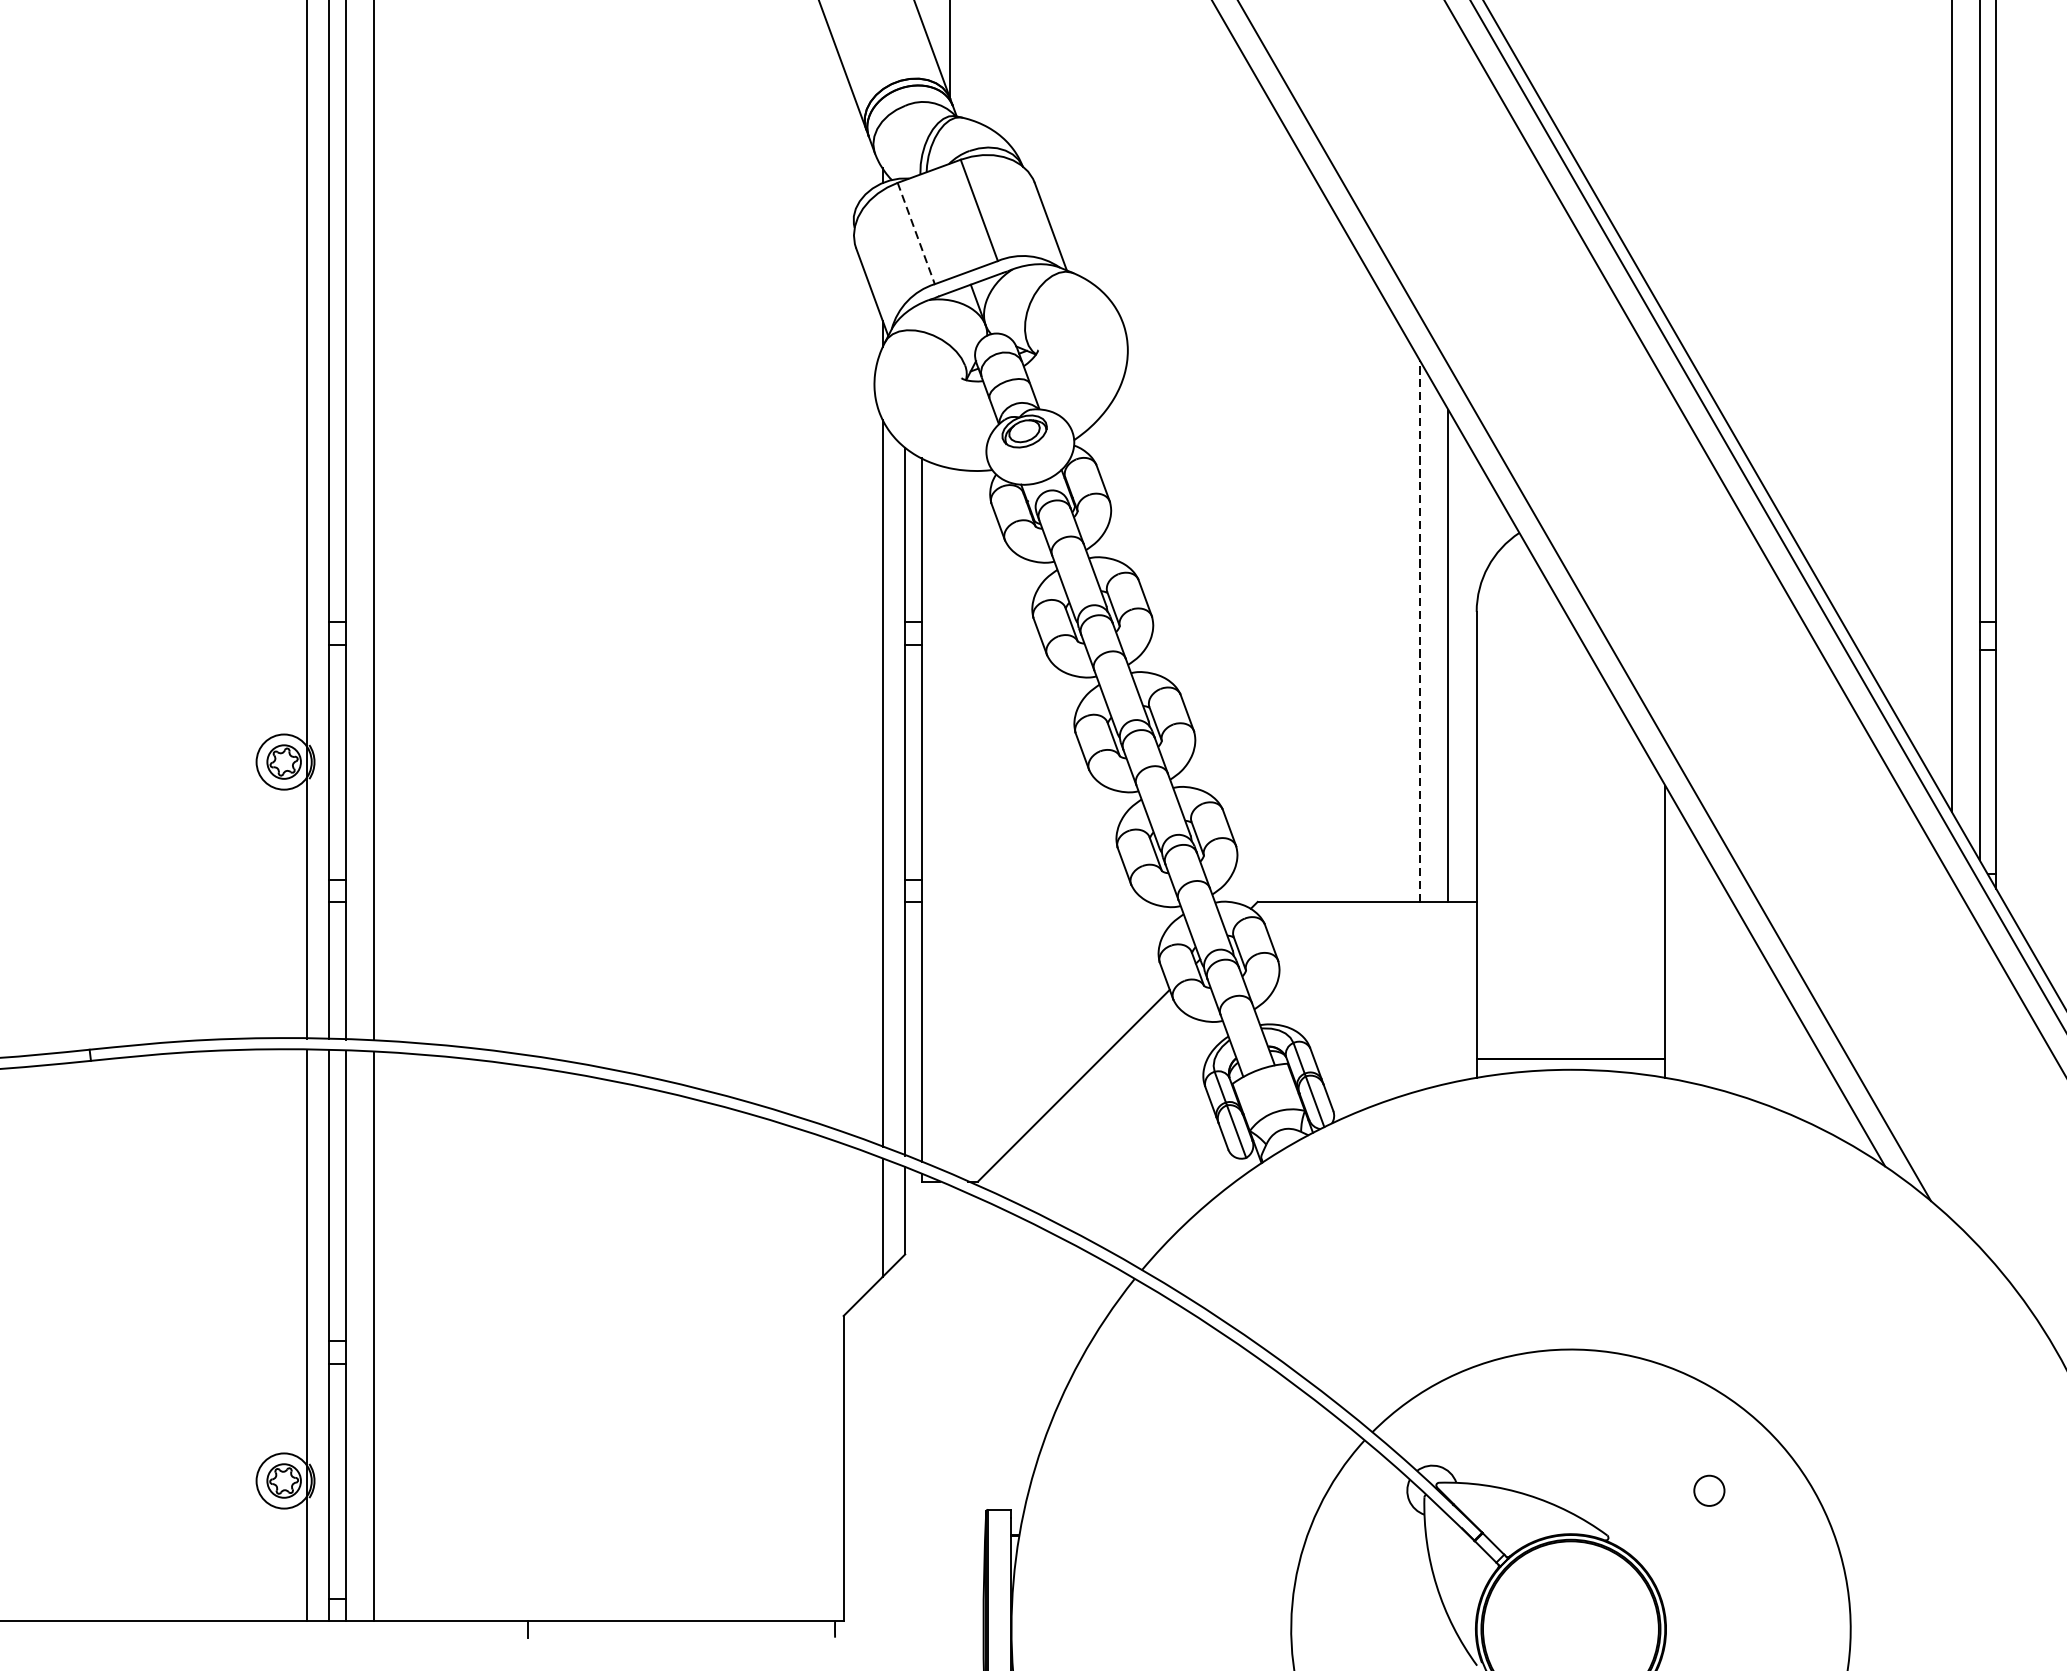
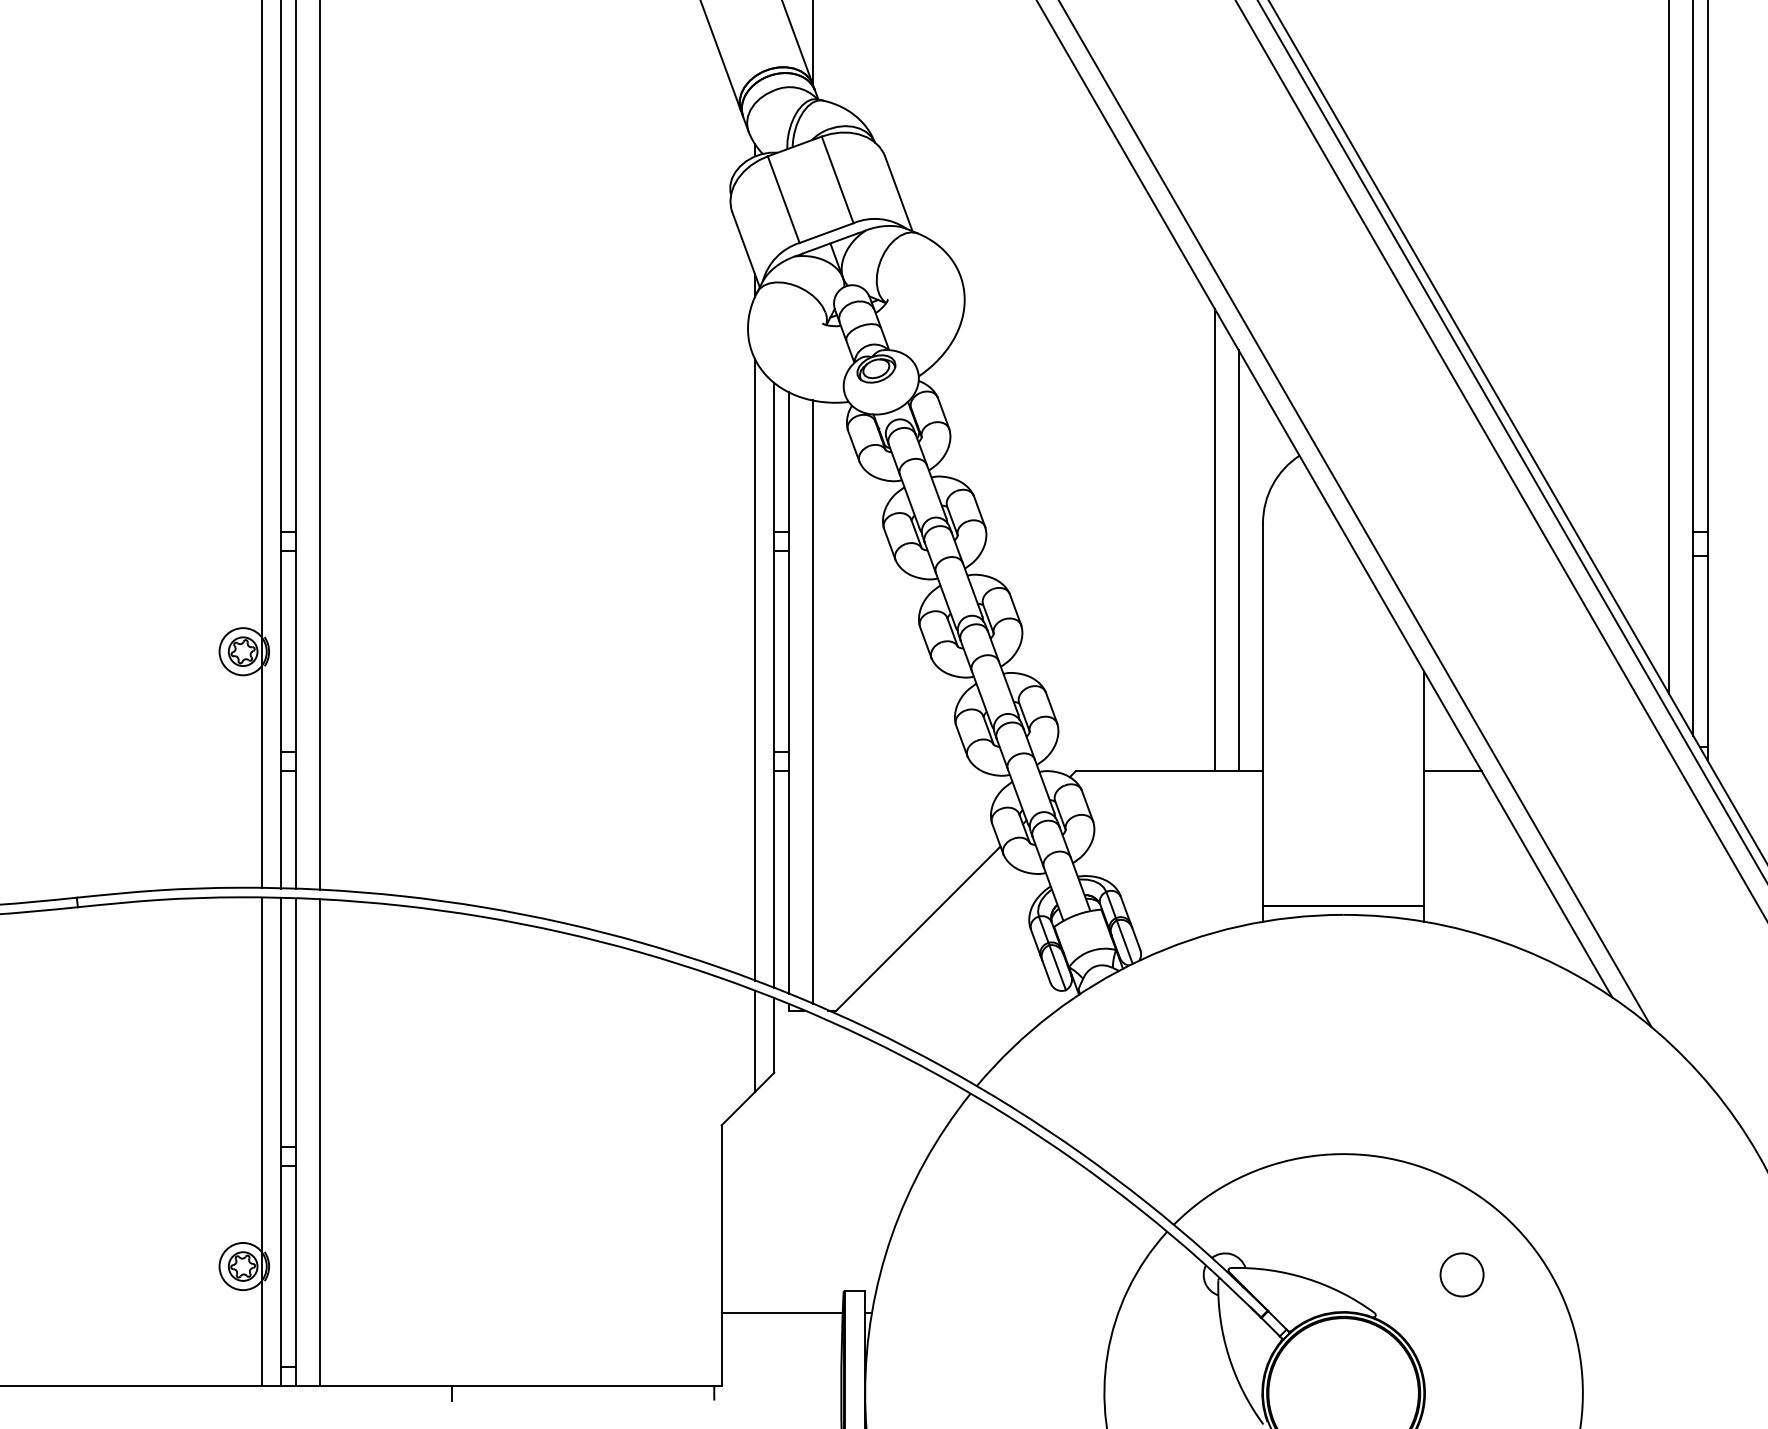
line: (915, 234) -> (783, 200), dashed -> solid
line: (1419, 630) -> (1214, 539), dashed -> solid
line: (949, 820) -> (812, 701), added
line: (1698, 902) -> (1452, 771), added
circle: (1708, 1490) -> (1461, 1274), size x1.67
line: (913, 1534) -> (781, 1312), added

